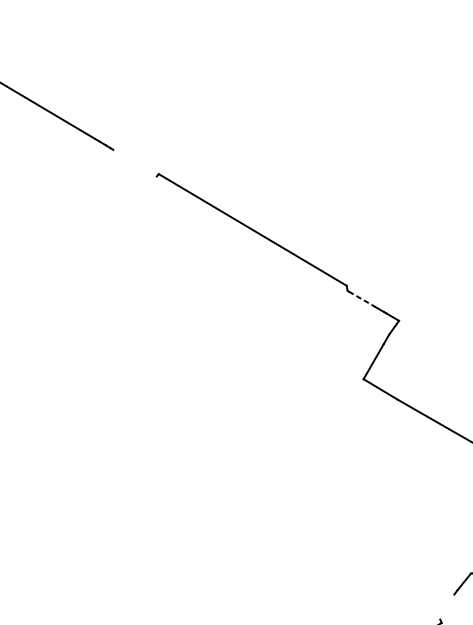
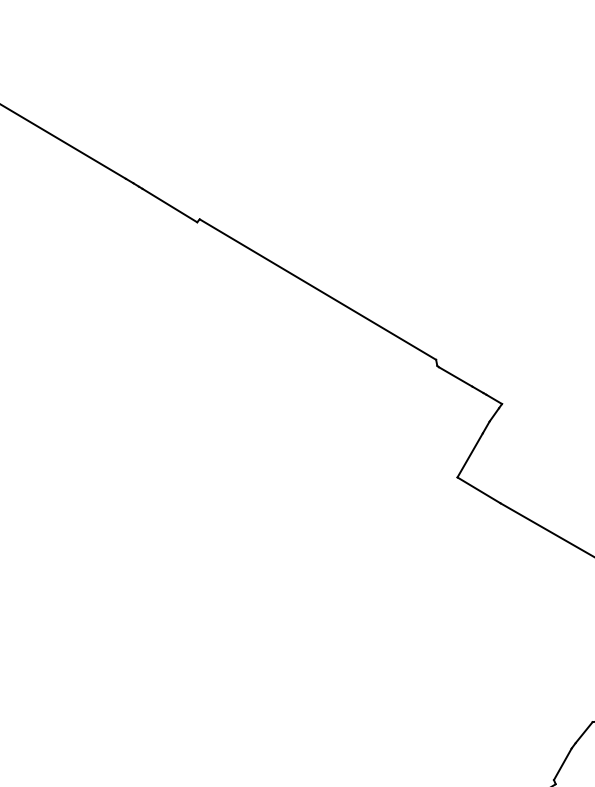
line: (134, 163) -> (169, 205), added
line: (362, 299) -> (456, 377), dashed -> solid
line: (447, 607) -> (562, 764), added

